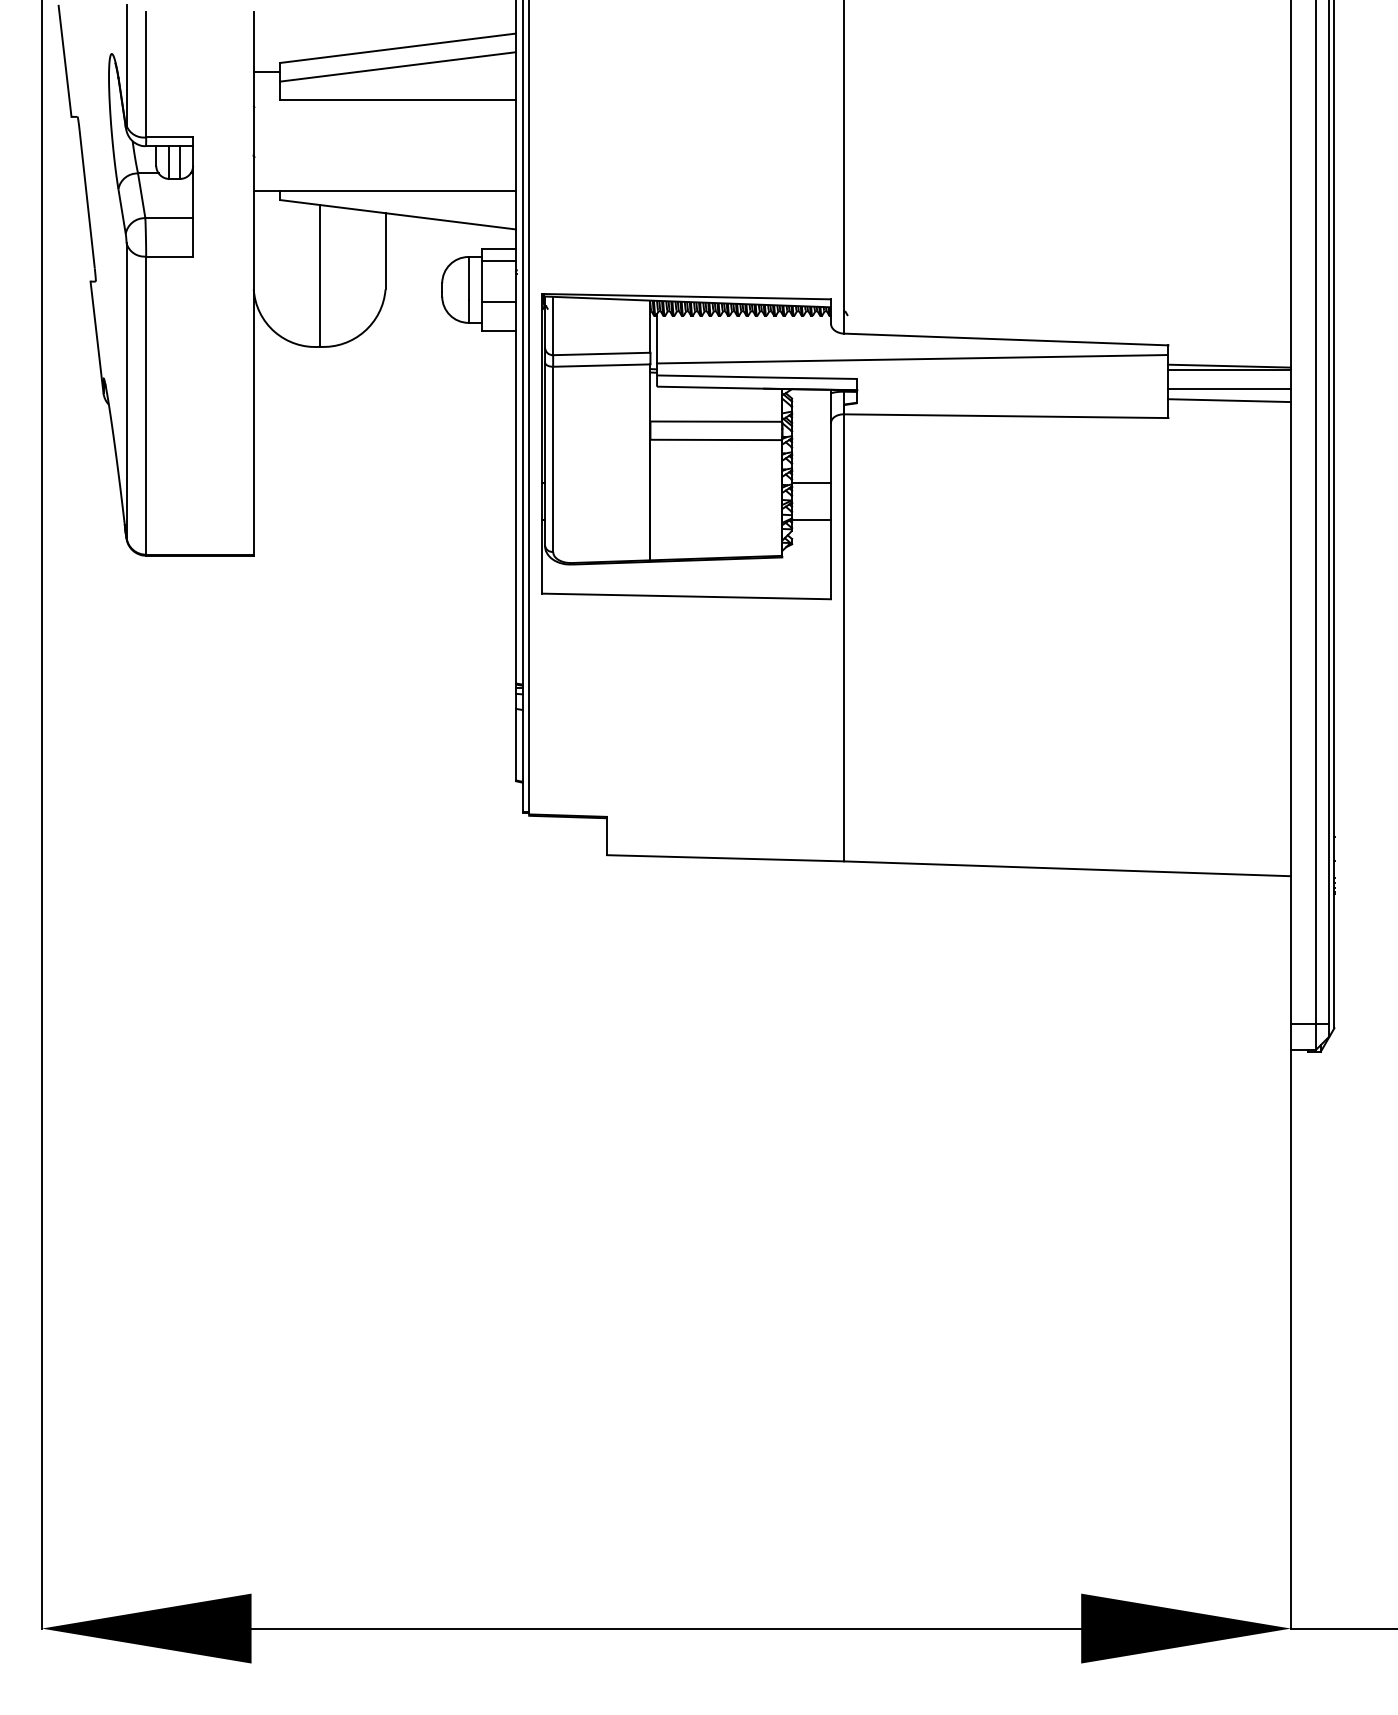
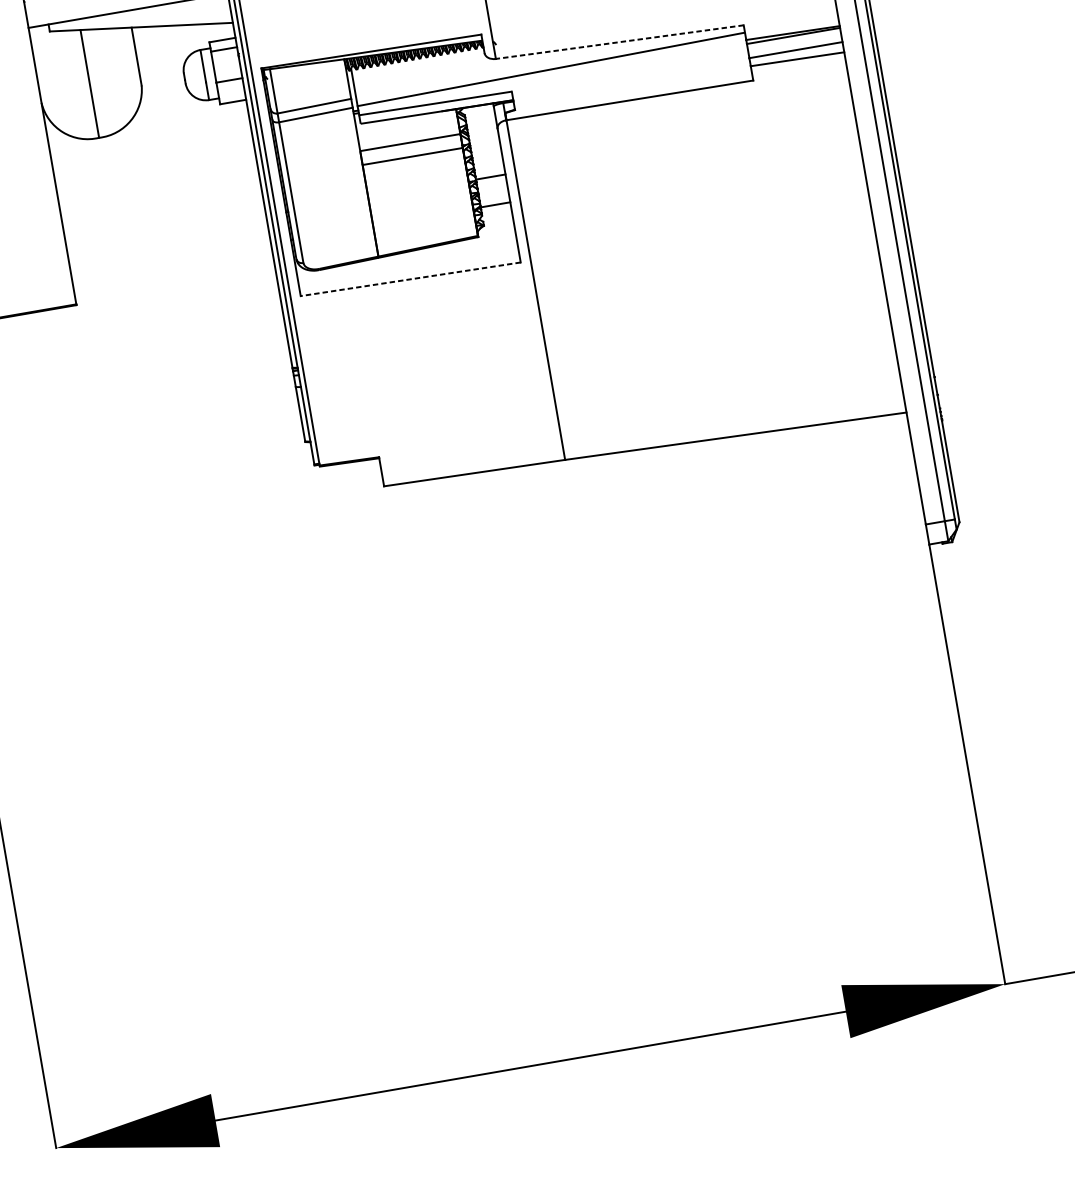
line: (1005, 339) -> (619, 42), solid -> dashed
line: (686, 596) -> (410, 279), solid -> dashed

